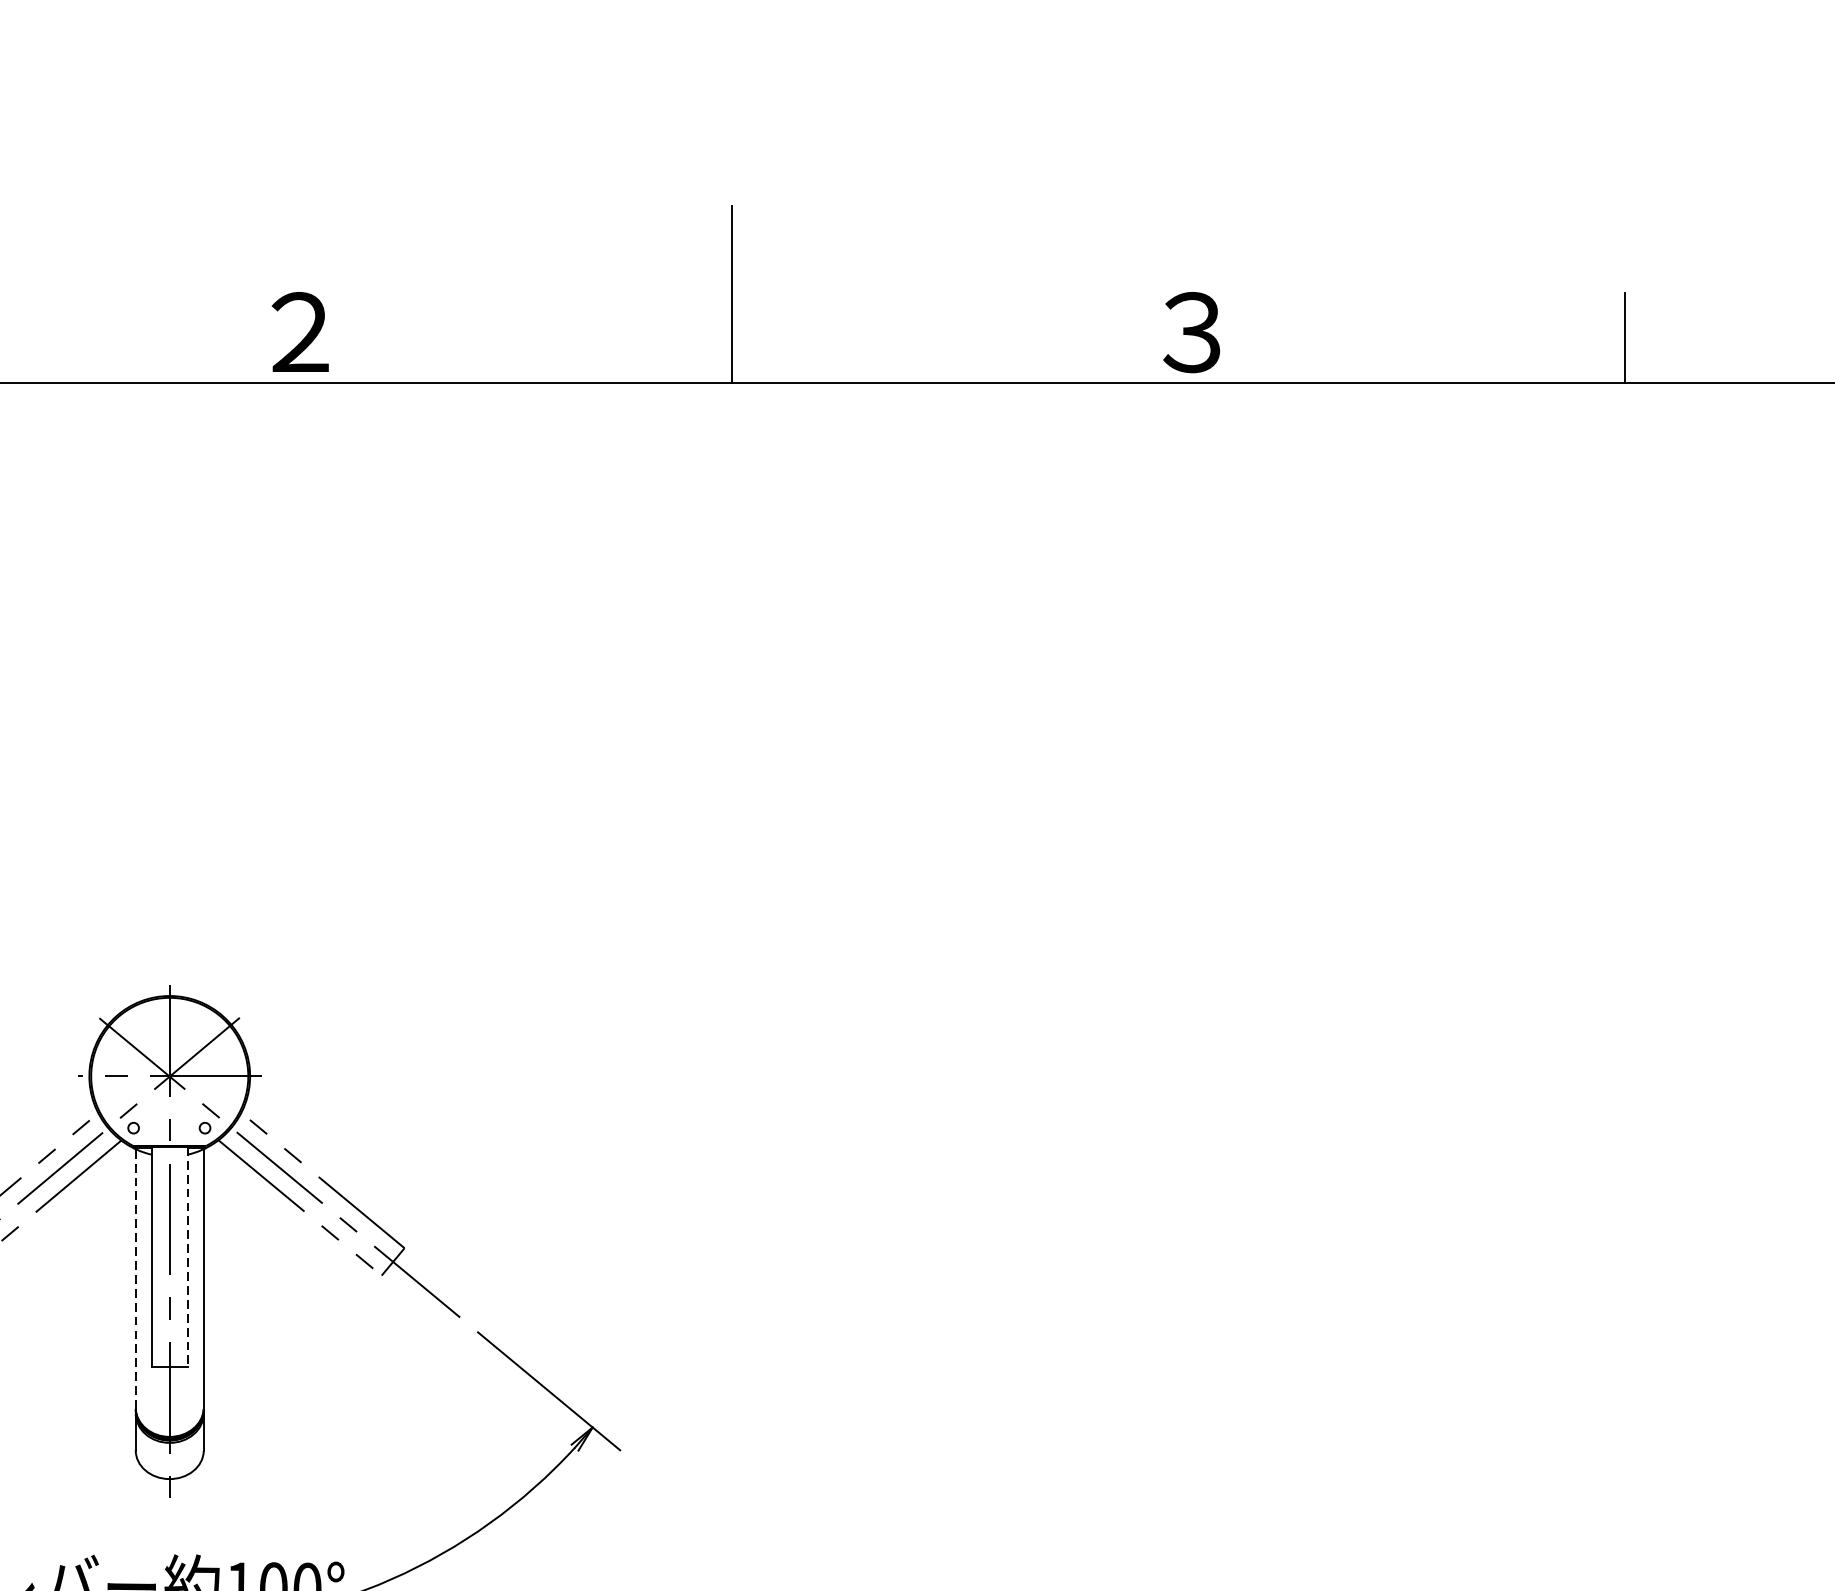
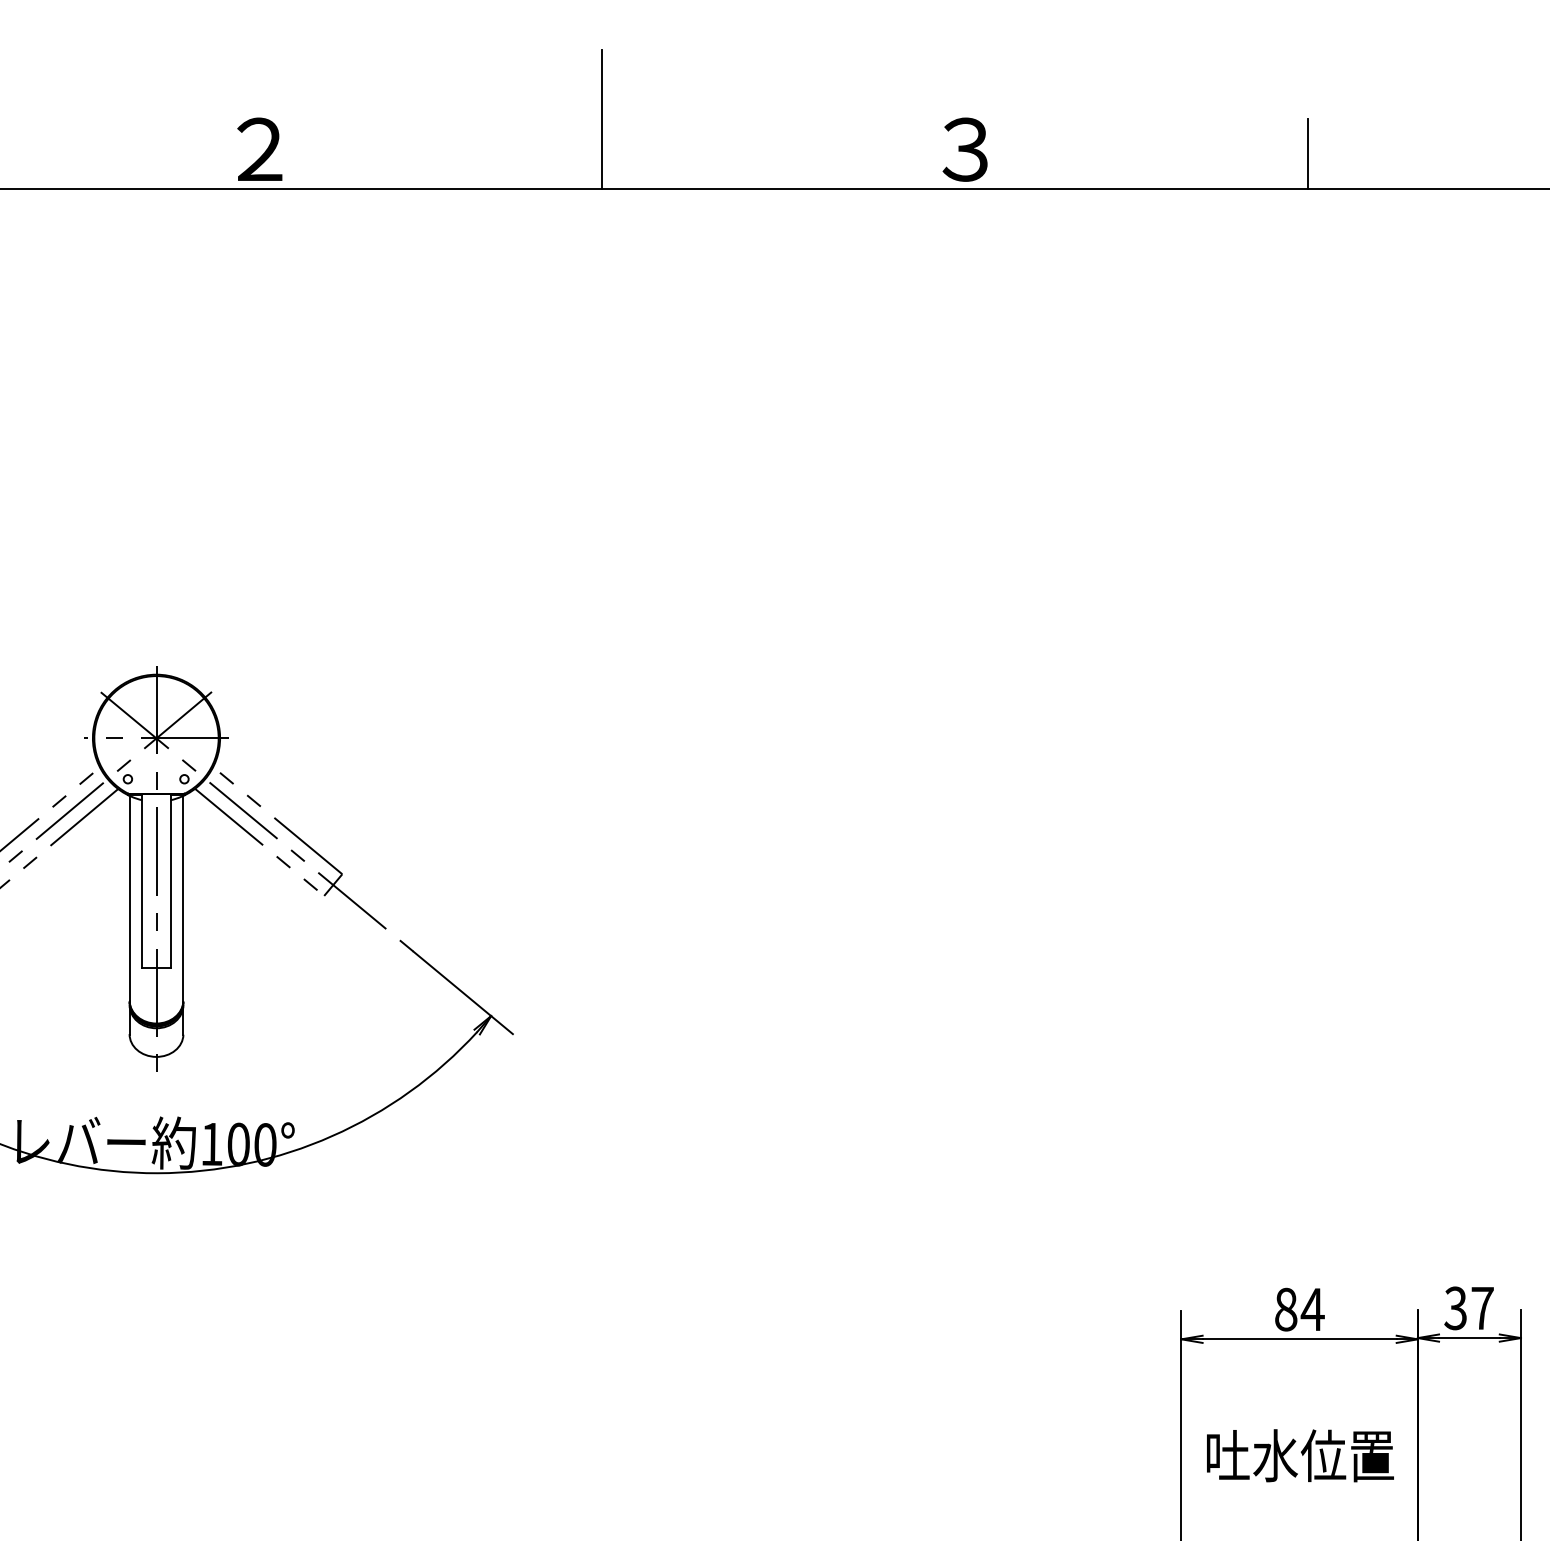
line: (187, 1257) -> (170, 881), dashed -> solid
line: (135, 1278) -> (129, 898), dashed -> solid

